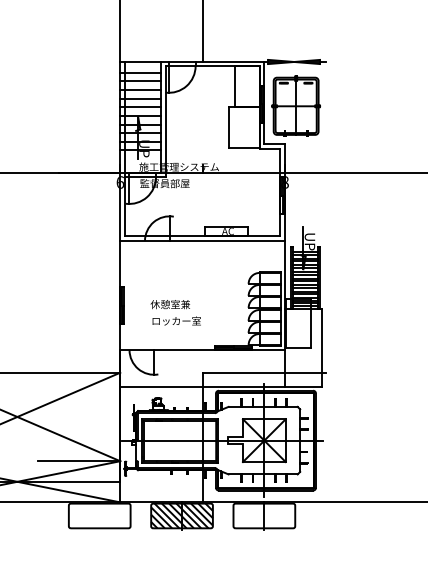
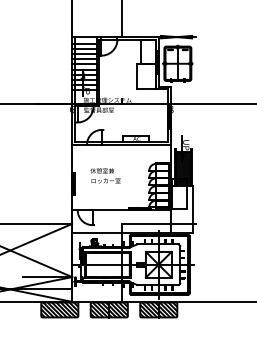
text: (175, 312) -> (105, 175), moved
hatch: (99, 515) -> (59, 309), added
hatch: (263, 515) -> (158, 309), added

